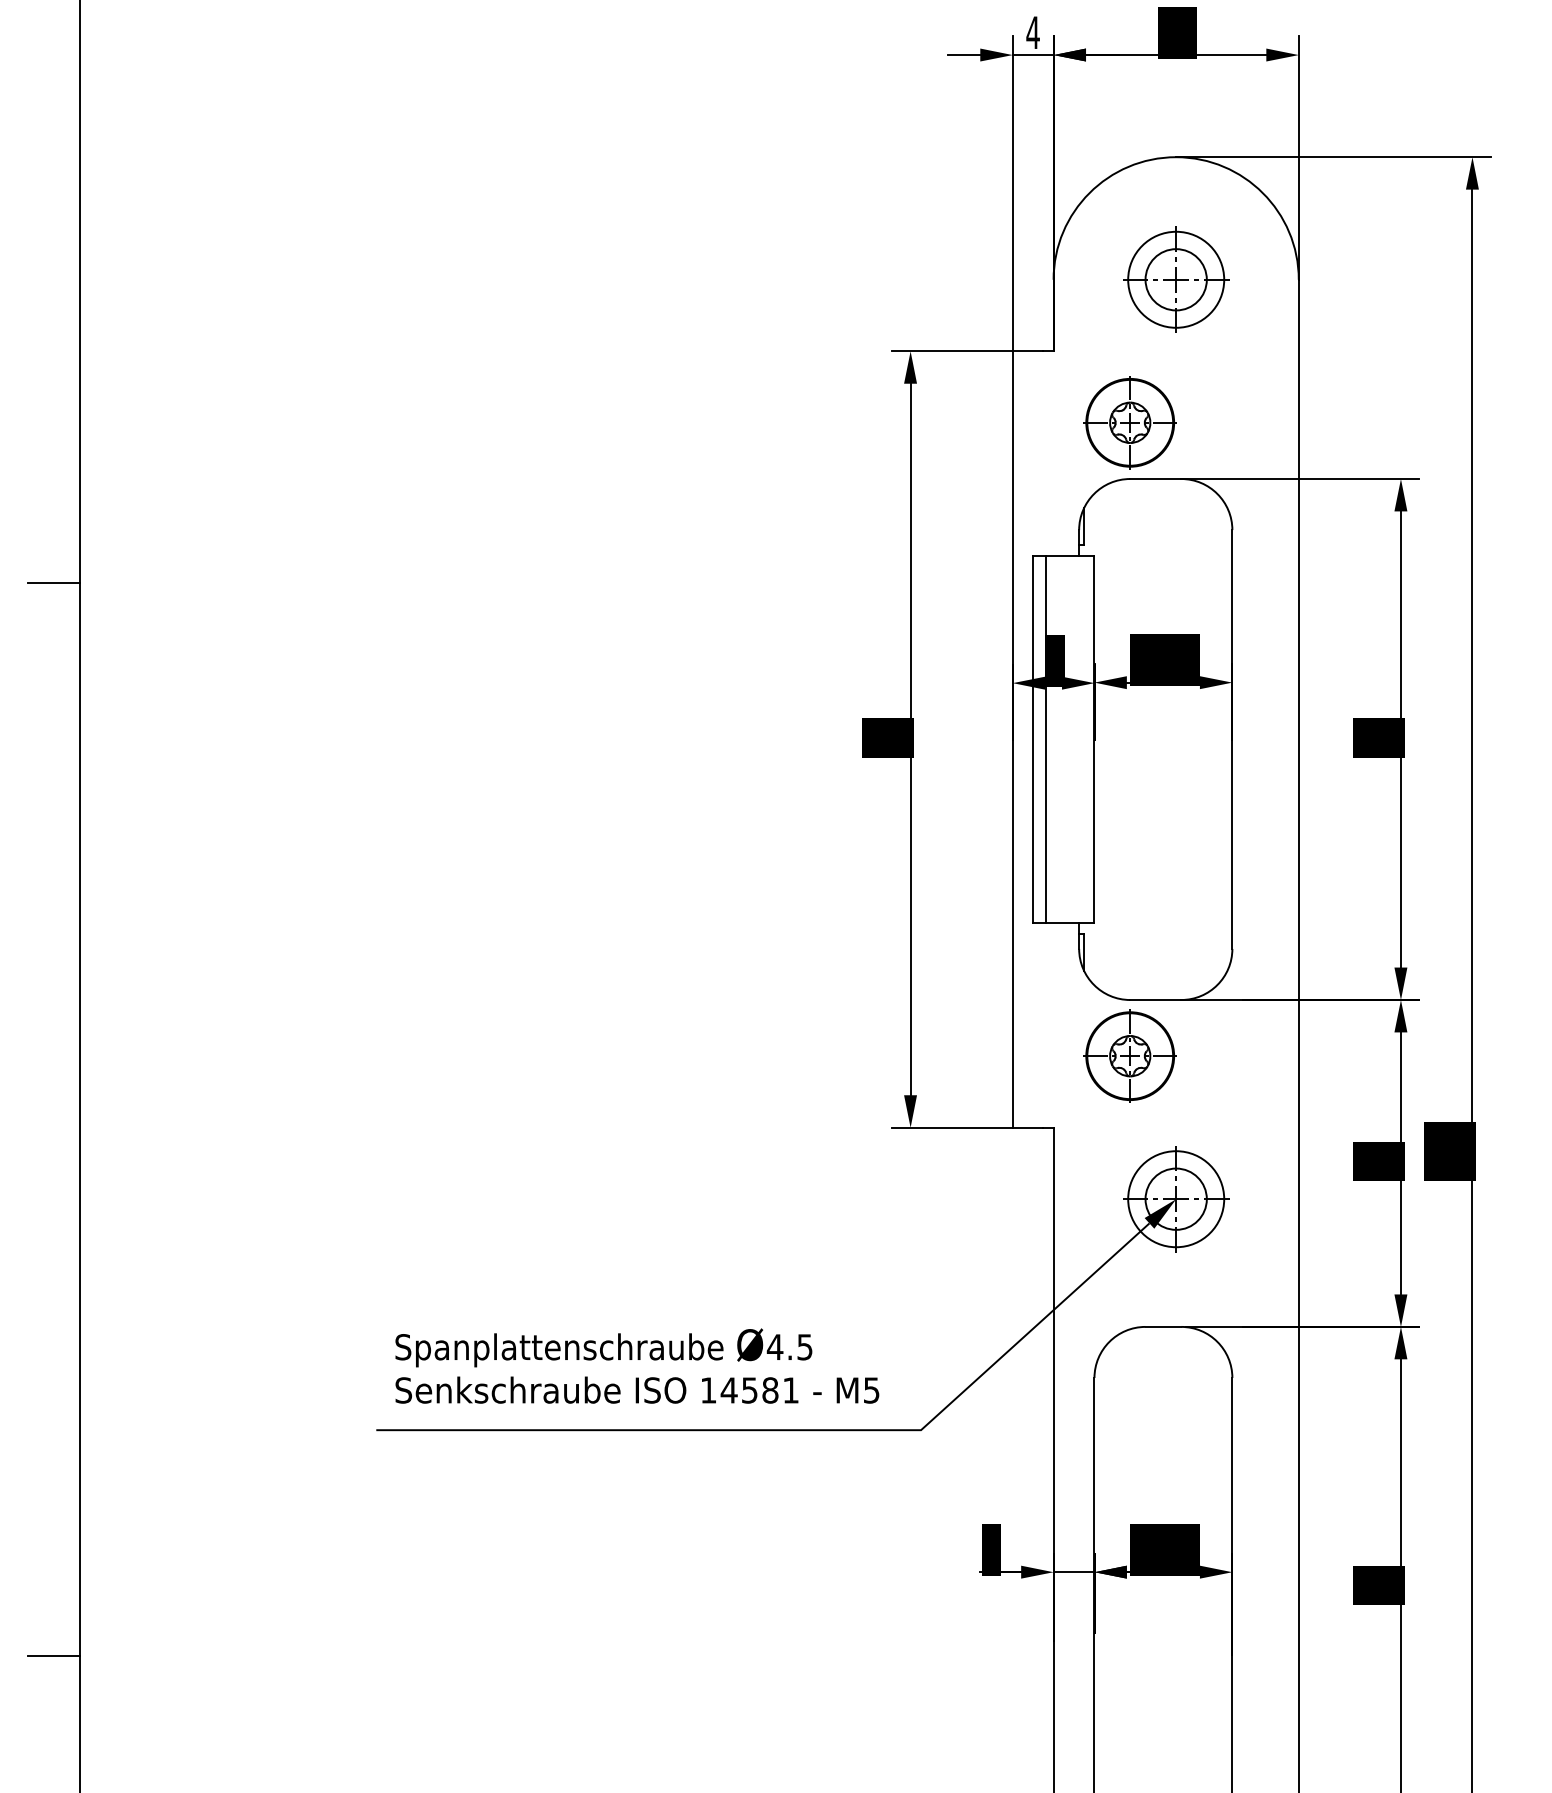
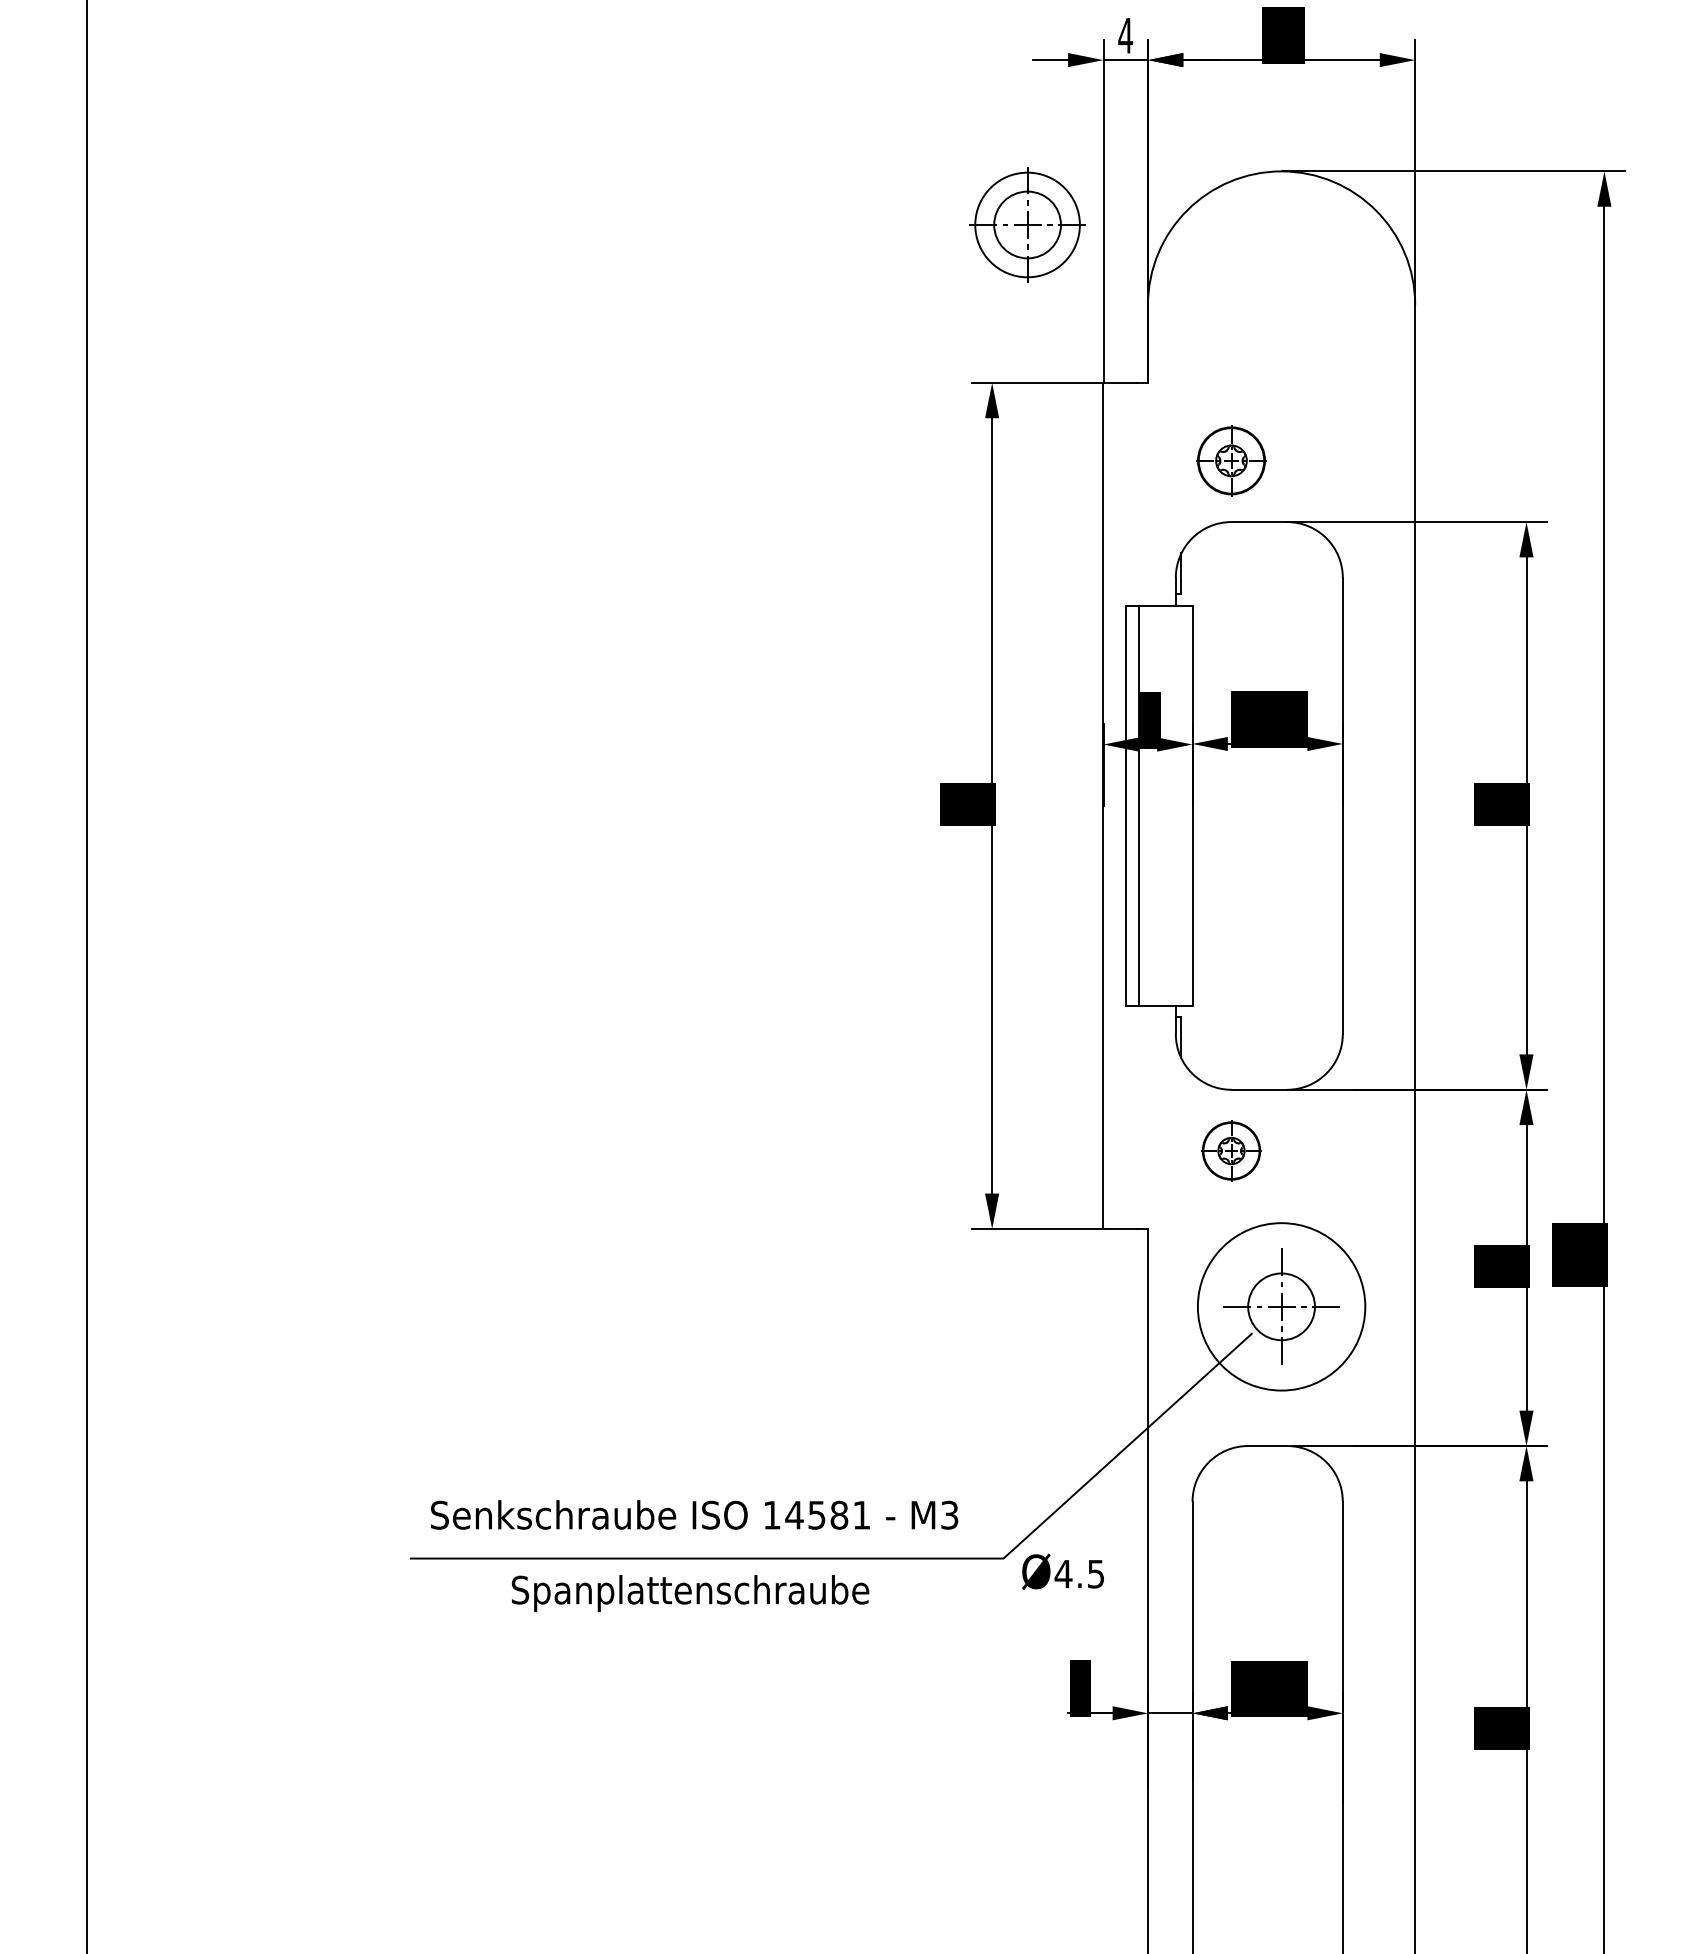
part: (1176, 279) -> (1027, 224), moved
part: (1130, 422) -> (1231, 460), size x0.7
line: (53, 583) -> (58, 635), removed
part: (1130, 1055) -> (1231, 1150), size x0.6
circle: (1176, 1198) -> (1281, 1306), size x1.6
fill: (1160, 1213) -> (1264, 1322), removed
text: (774, 1344) -> (1062, 1571), moved
text: (559, 1350) -> (690, 1593), moved
text: (872, 1389) -> (950, 1514), M5 -> M3
line: (53, 1655) -> (58, 1804), removed

